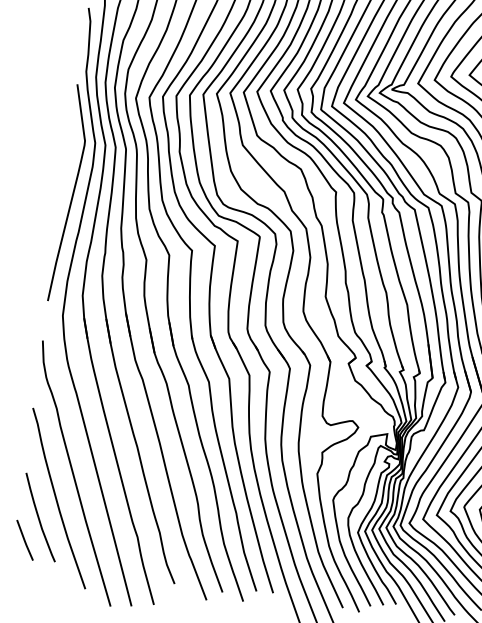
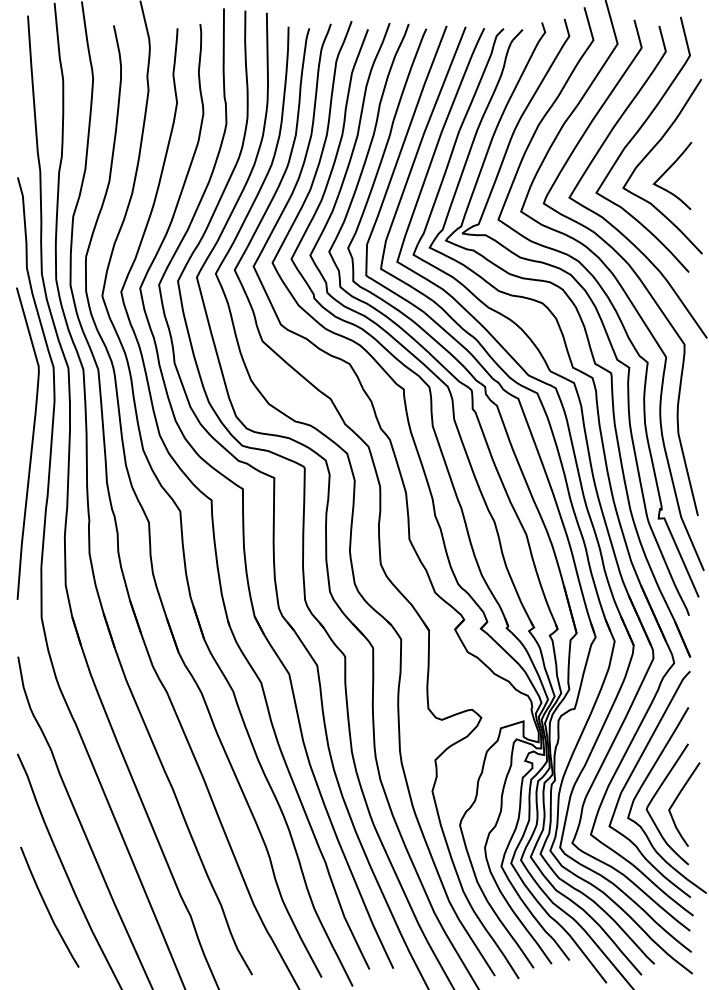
line: (25, 540) -> (32, 942), removed

